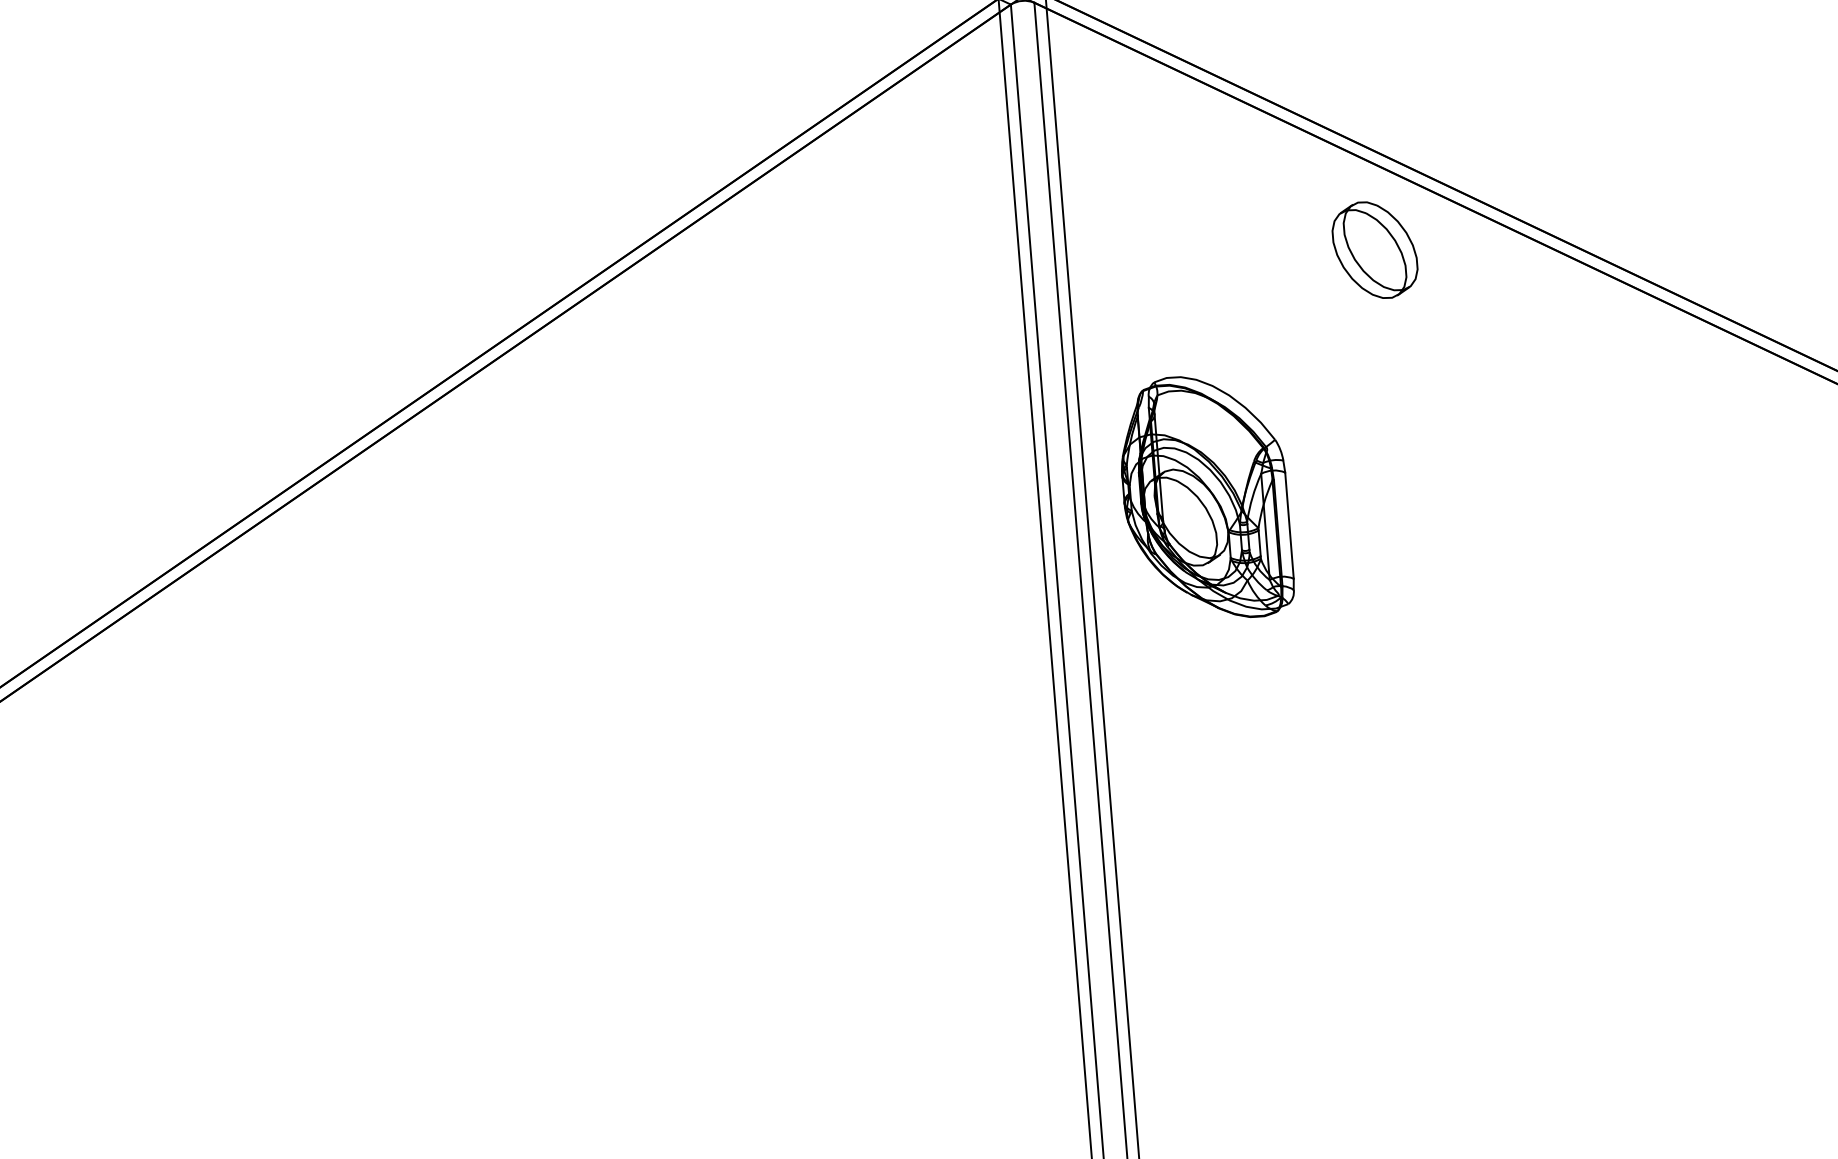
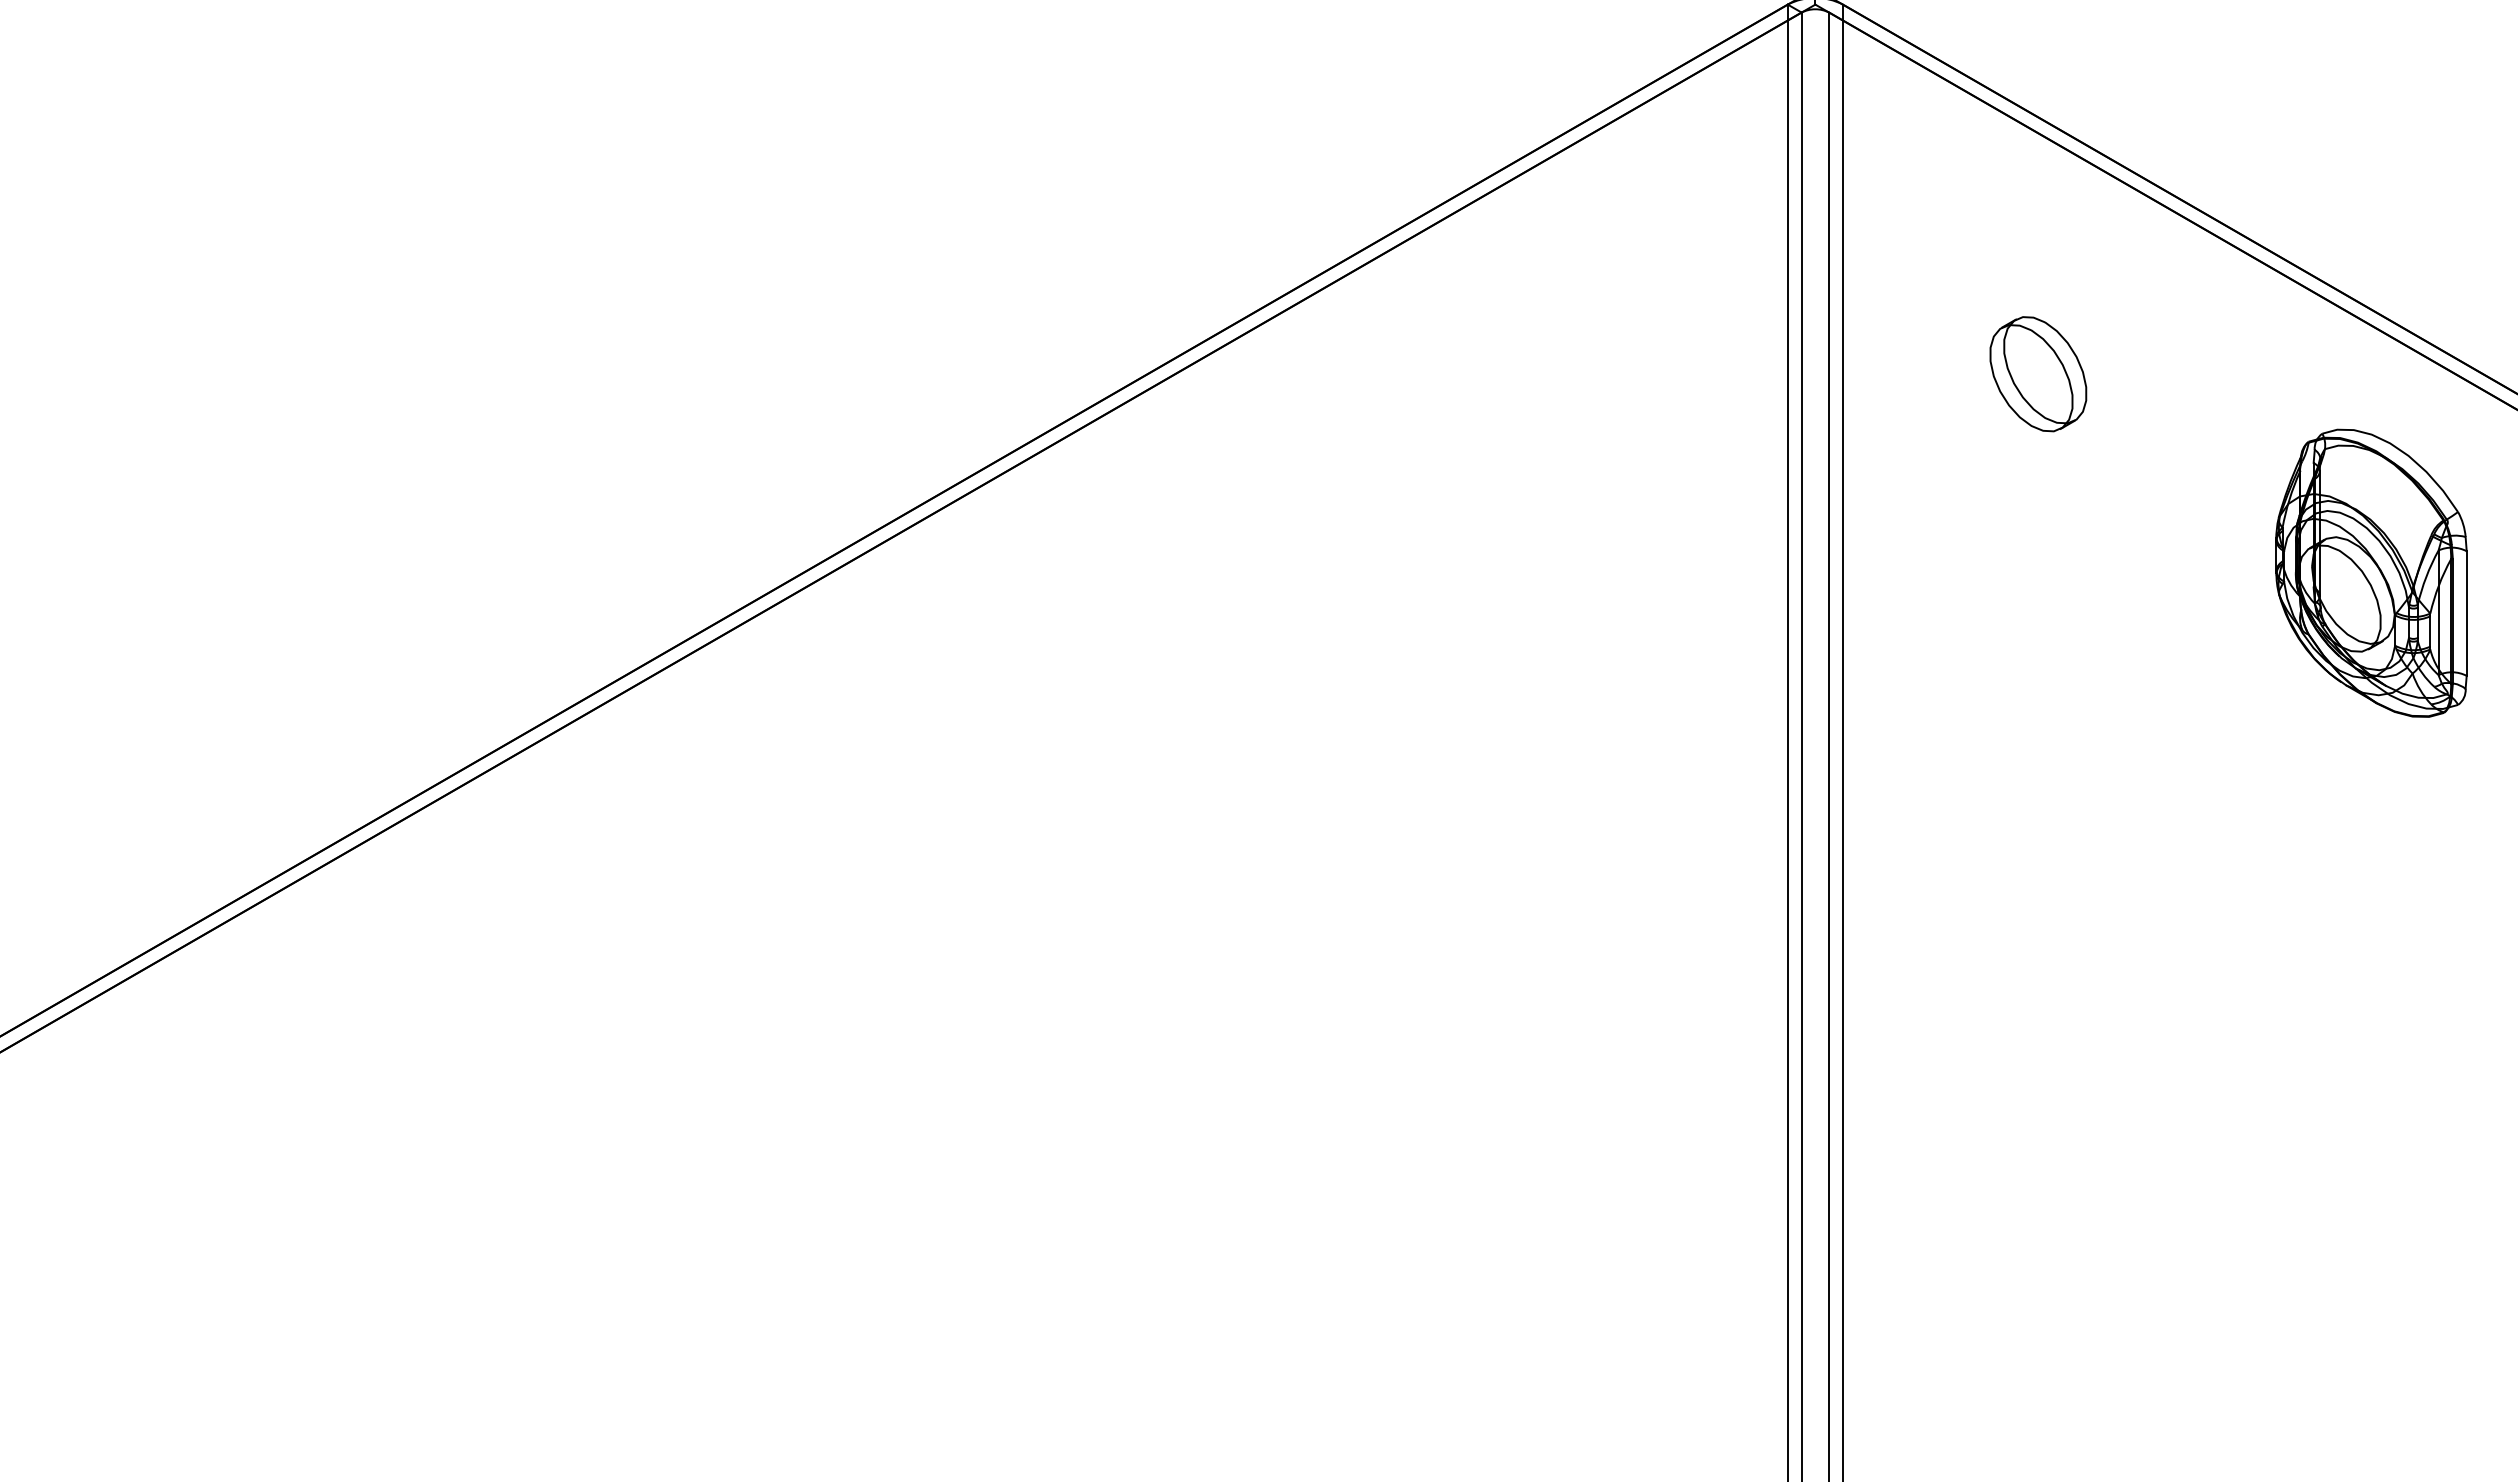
part: (1375, 250) -> (2038, 374), moved
part: (1205, 497) -> (2371, 572), moved

